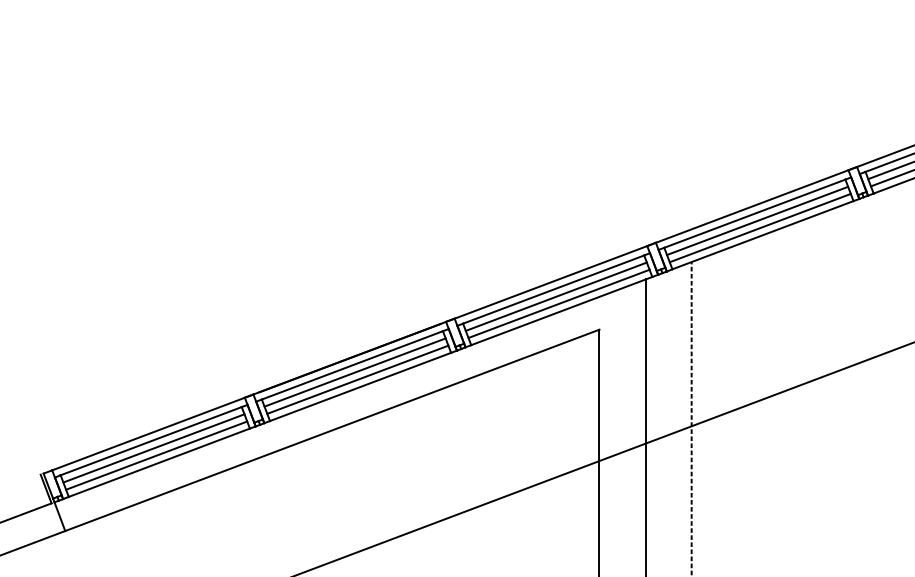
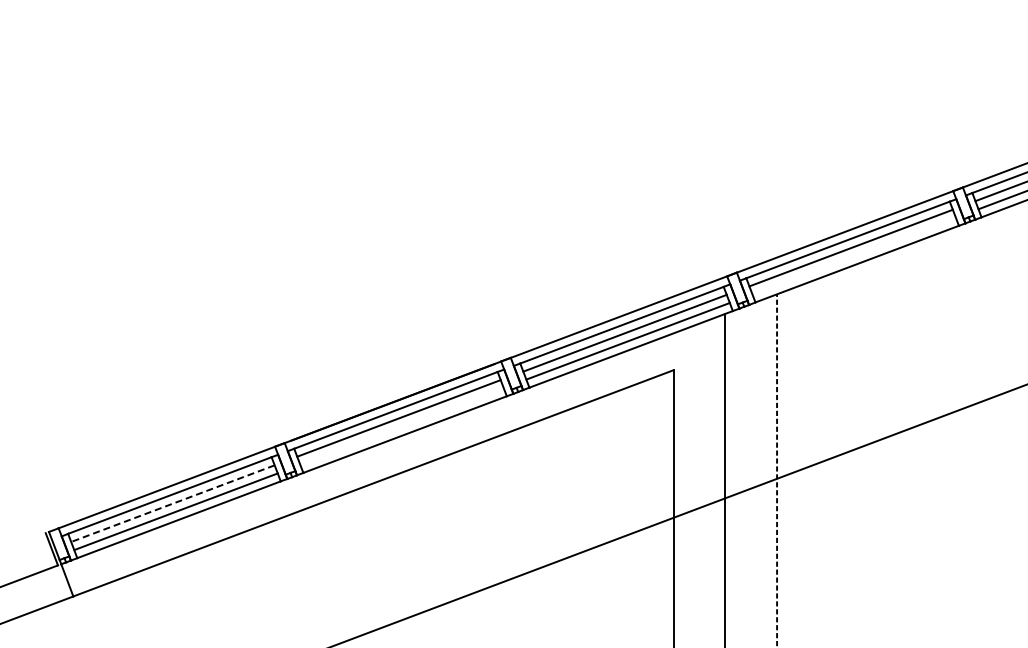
line: (760, 227) -> (854, 255), removed
line: (357, 379) -> (401, 426), removed
line: (154, 448) -> (173, 503), solid -> dashed

